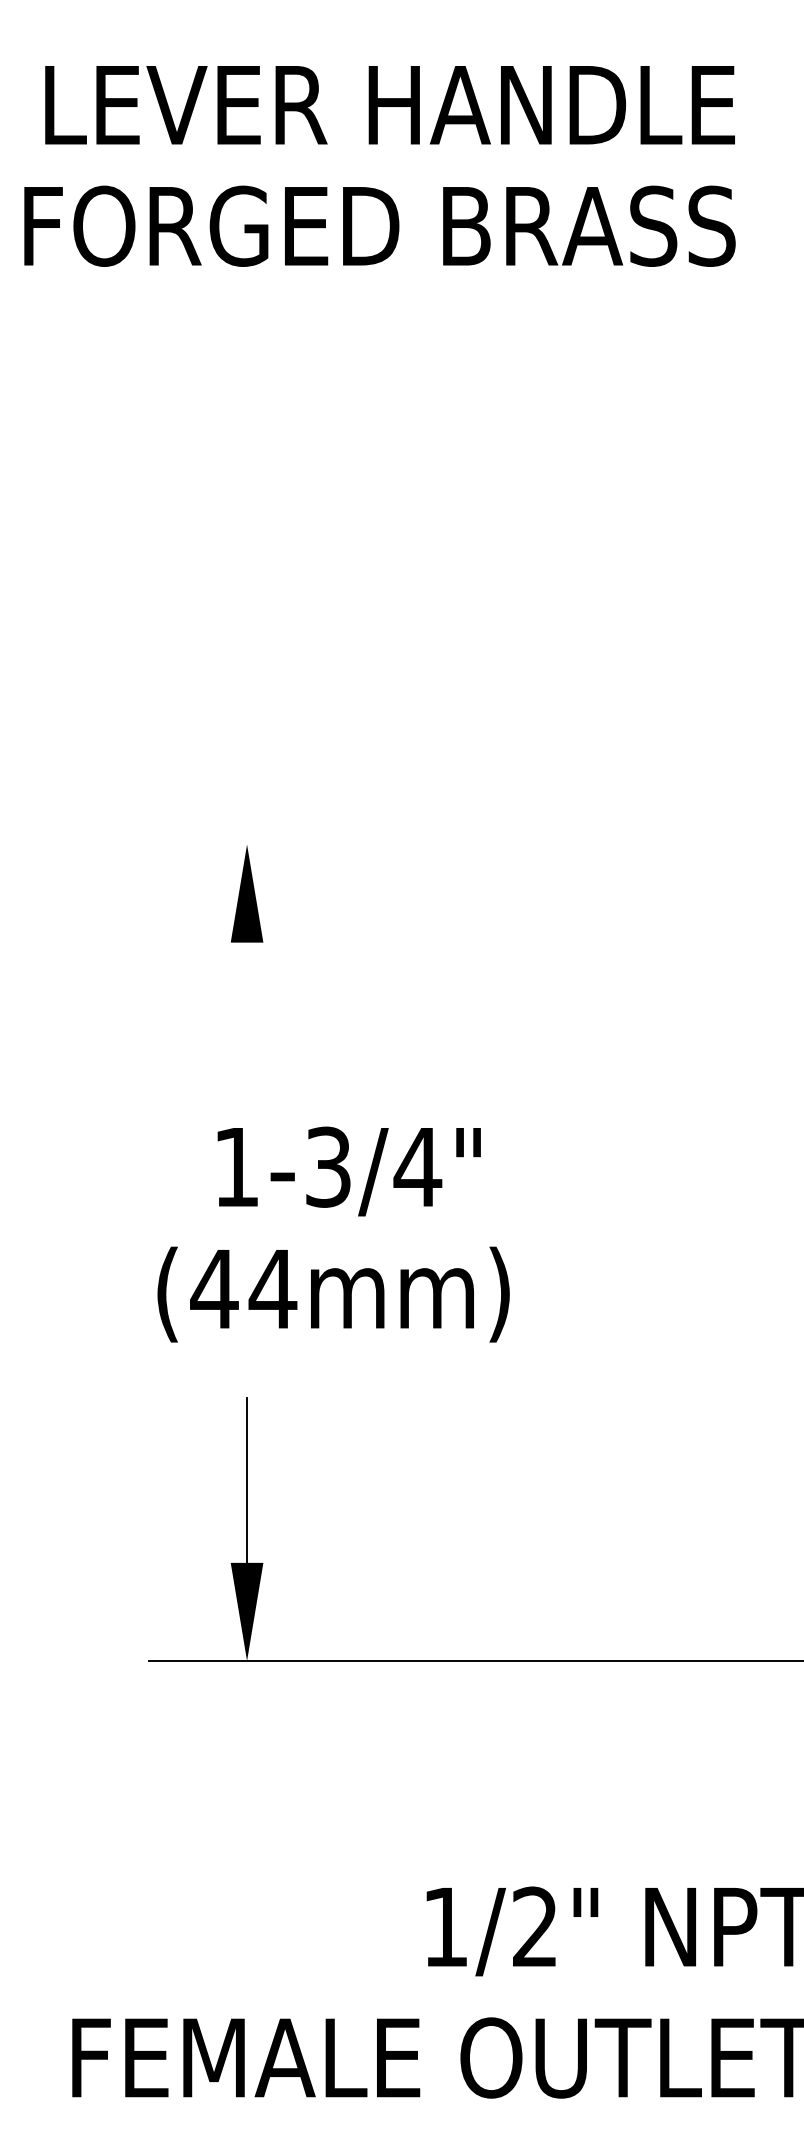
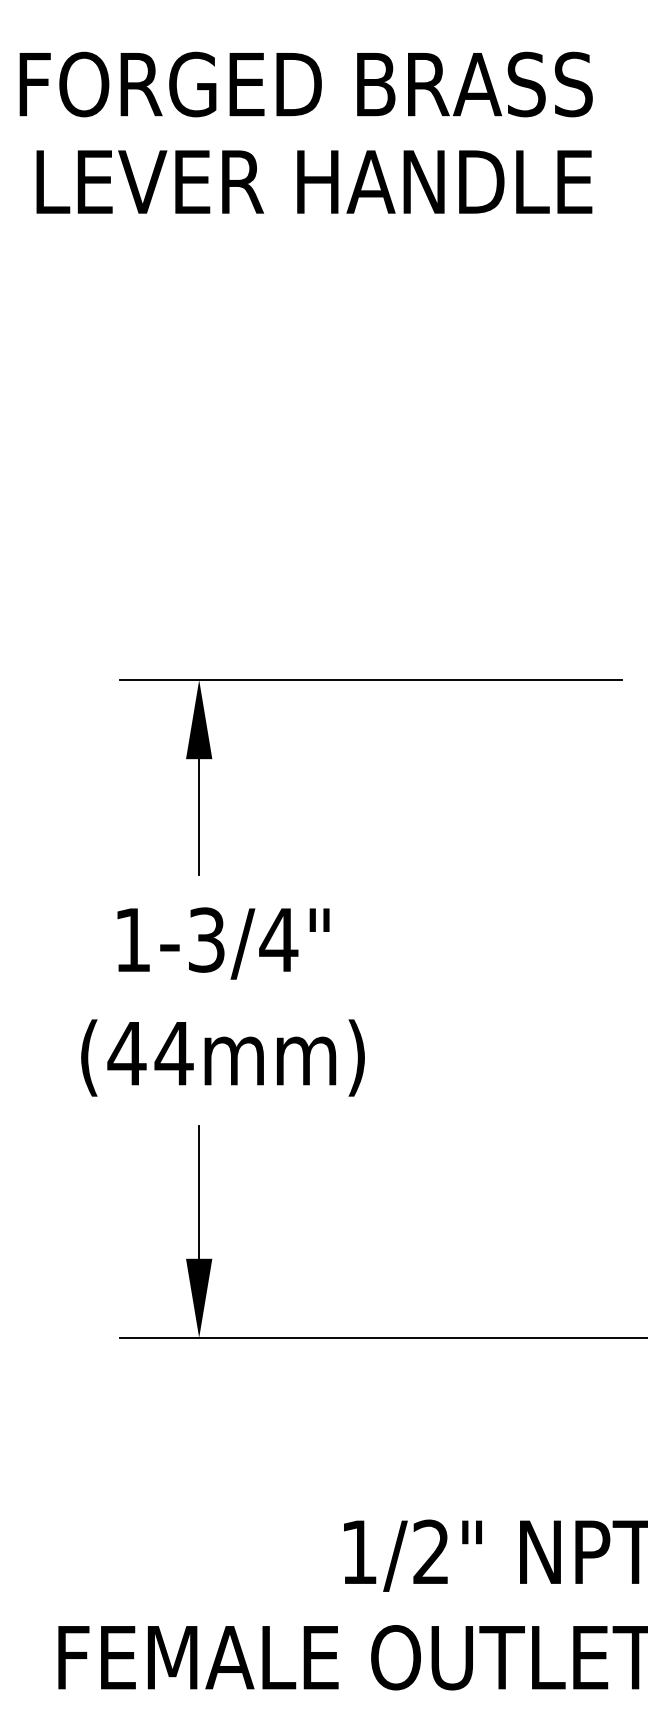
text: (379, 104) -> (305, 83), LEVER HANDLE -> FORGED BRASS
text: (379, 225) -> (305, 181), FORGED BRASS -> LEVER HANDLE
line: (459, 844) -> (370, 680), added
line: (247, 1014) -> (199, 817), added
text: (348, 1171) -> (222, 943), moved
text: (333, 1294) -> (222, 1057), moved

